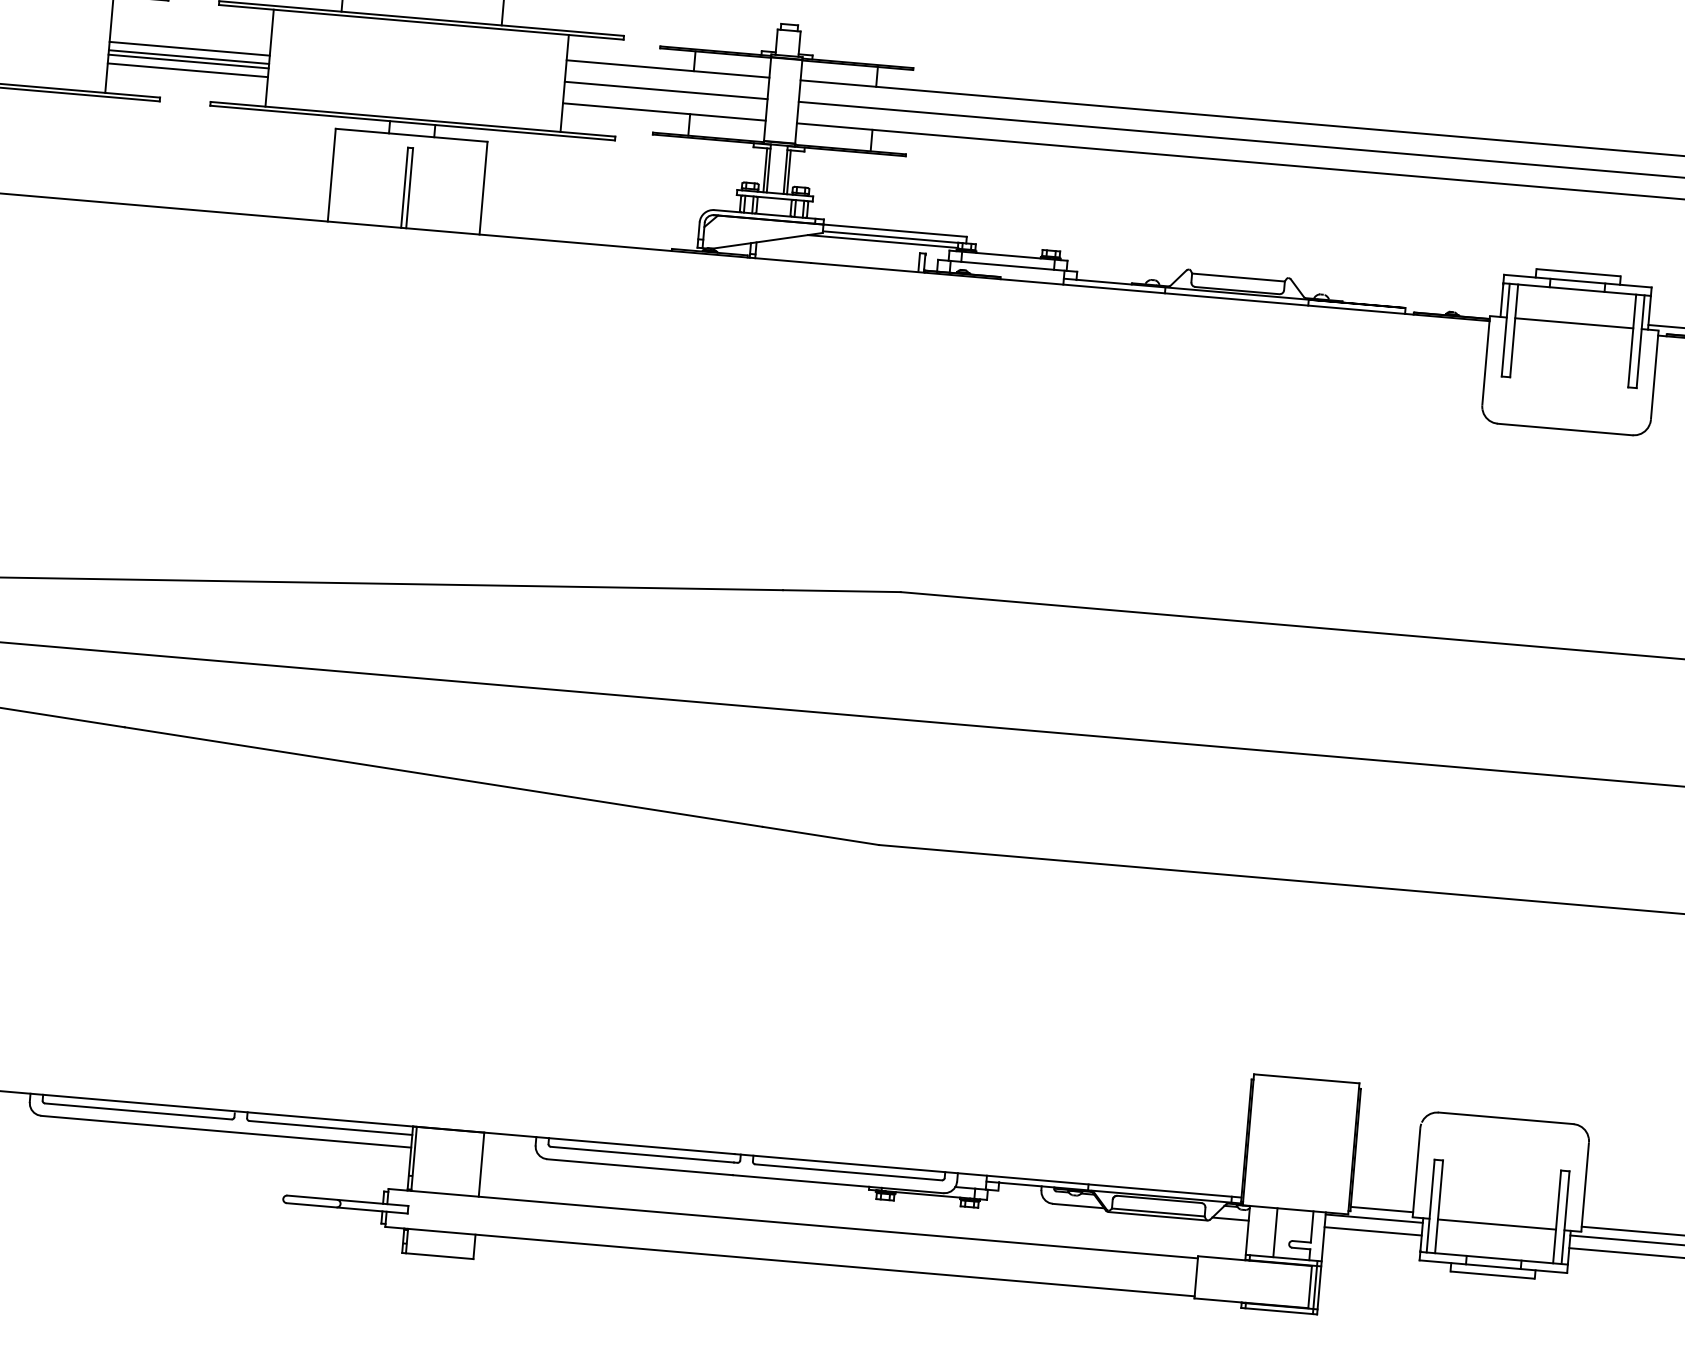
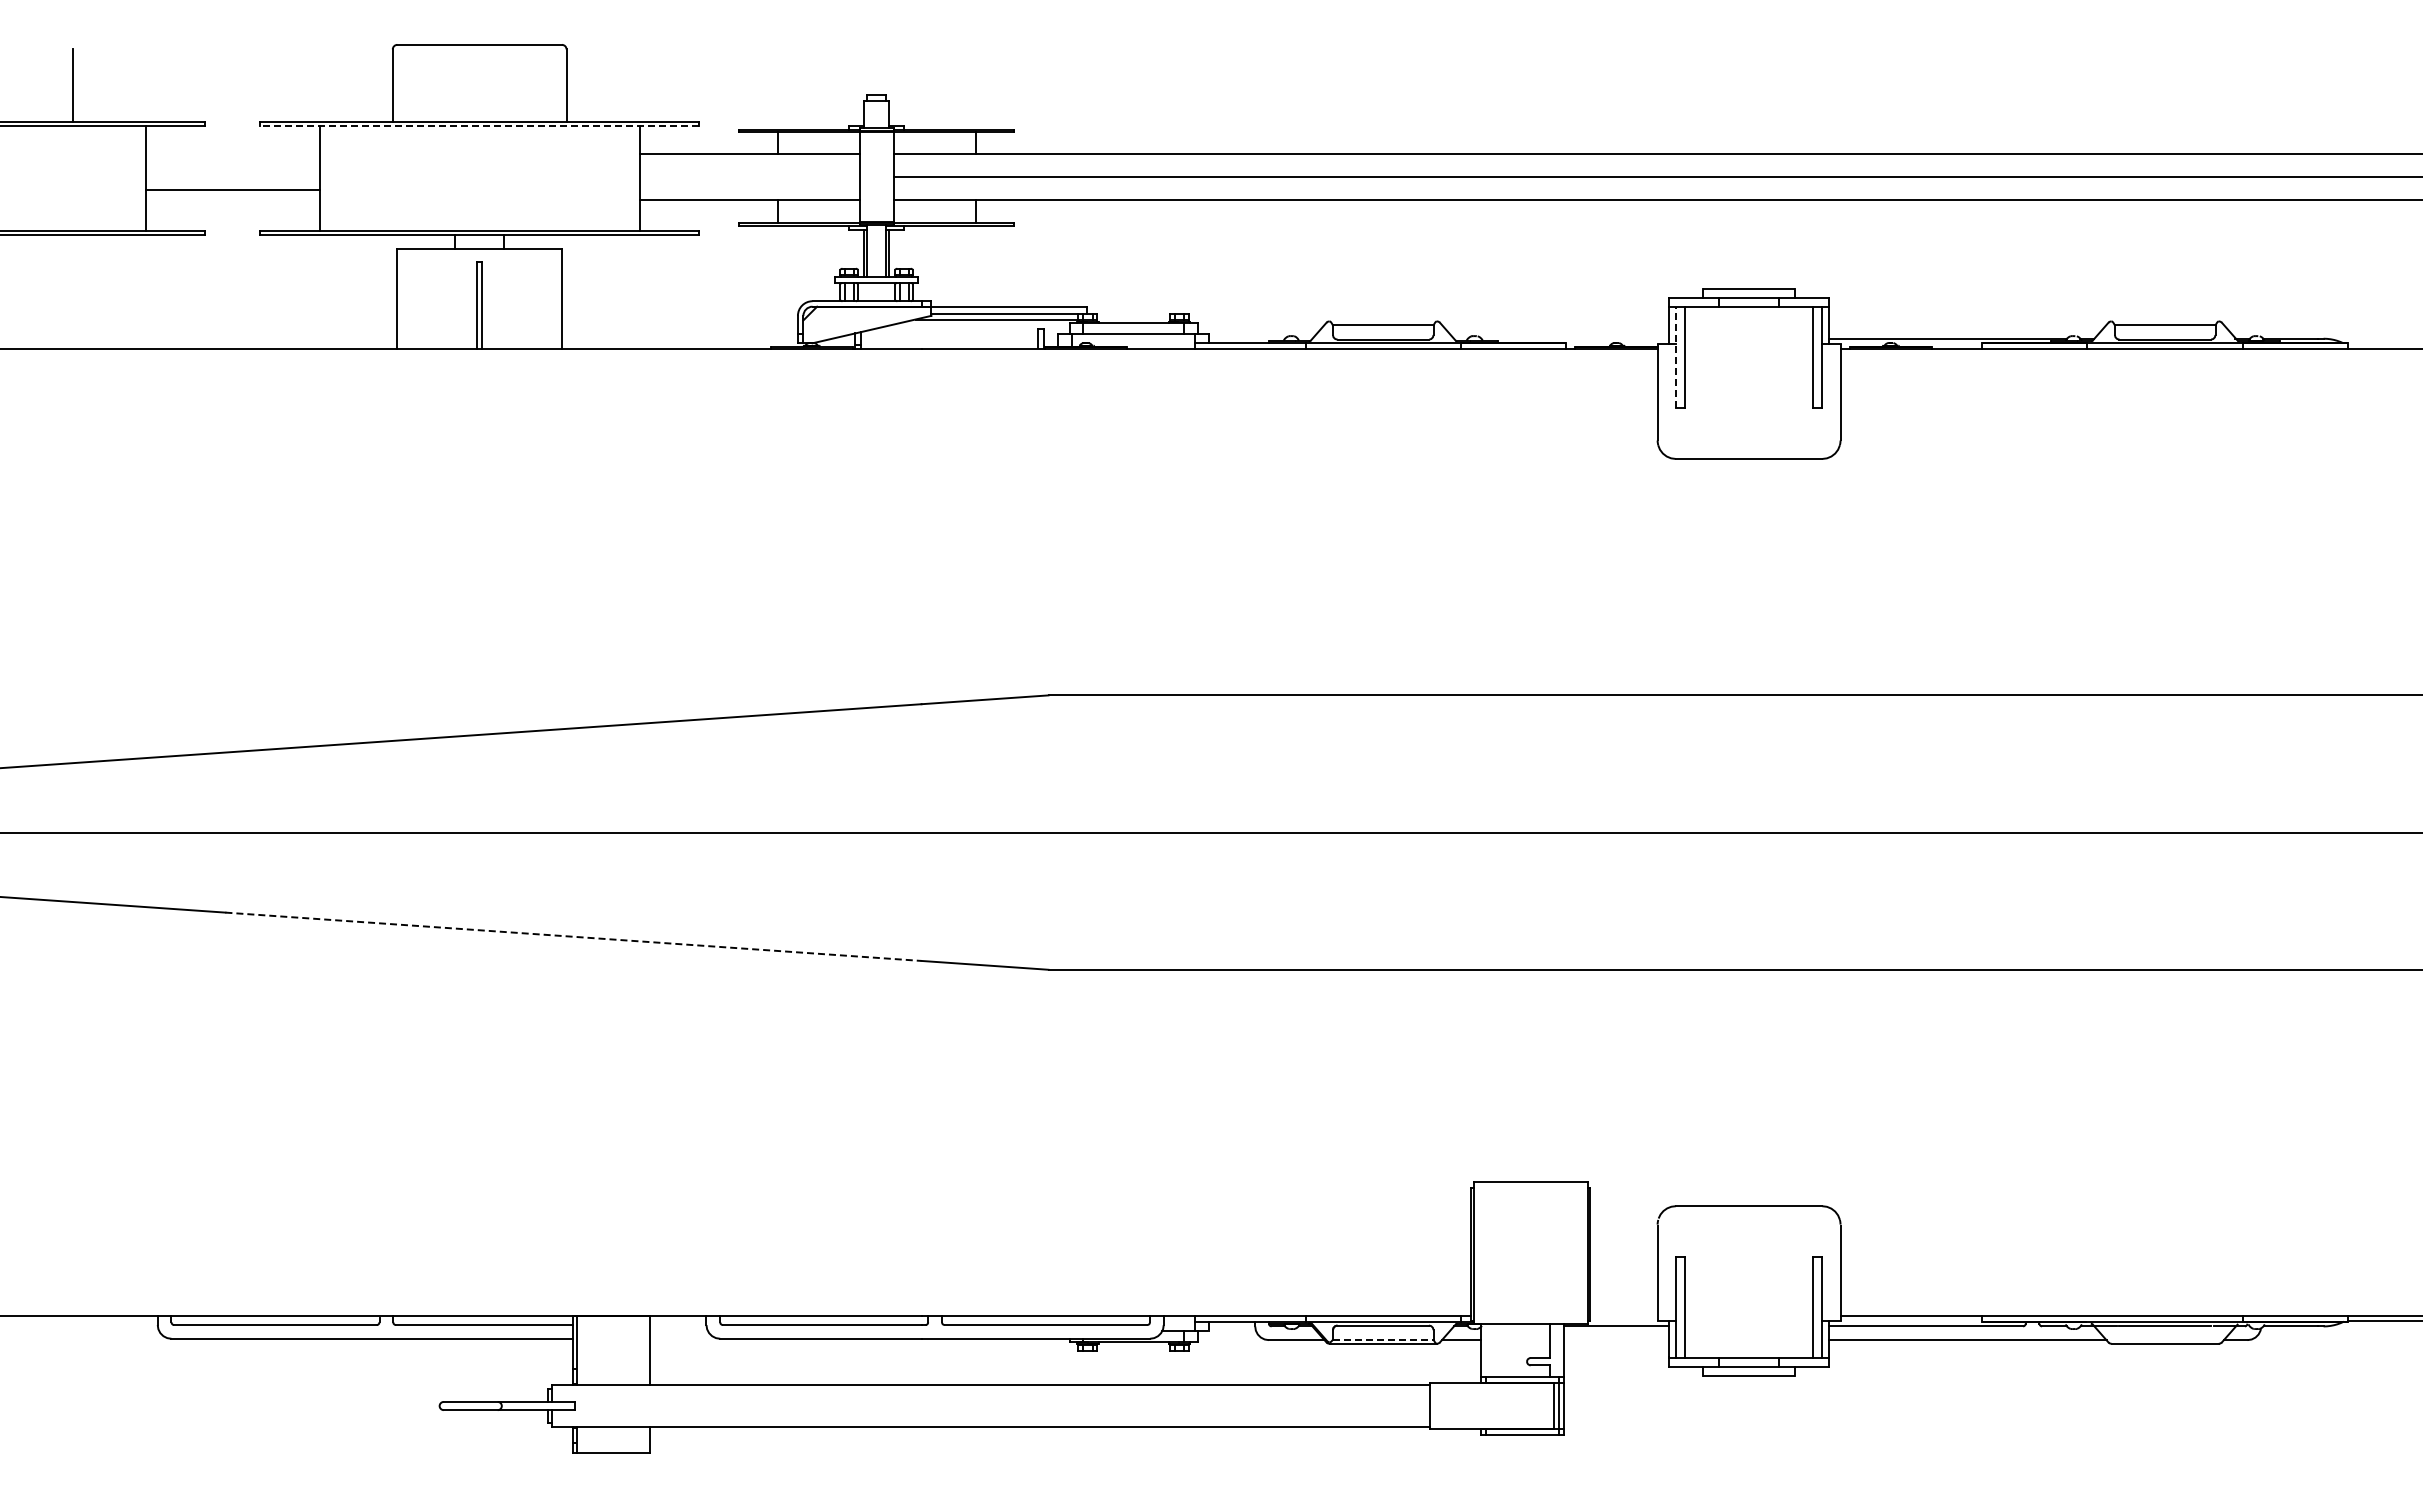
line: (421, 22) -> (479, 126), solid -> dashed
line: (189, 48) -> (232, 175), removed
line: (188, 56) -> (232, 184), removed
line: (187, 70) -> (232, 199), removed
line: (666, 90) -> (749, 176), removed
line: (1574, 323) -> (1749, 343), removed
line: (1505, 329) -> (1675, 356), solid -> dashed
line: (443, 776) -> (573, 936), solid -> dashed
line: (1381, 1209) -> (1623, 1315), removed
line: (1158, 1212) -> (1383, 1339), solid -> dashed
line: (1497, 1224) -> (1749, 1321), removed
line: (1373, 1231) -> (1616, 1340), removed
line: (1275, 1232) -> (1511, 1350), removed

